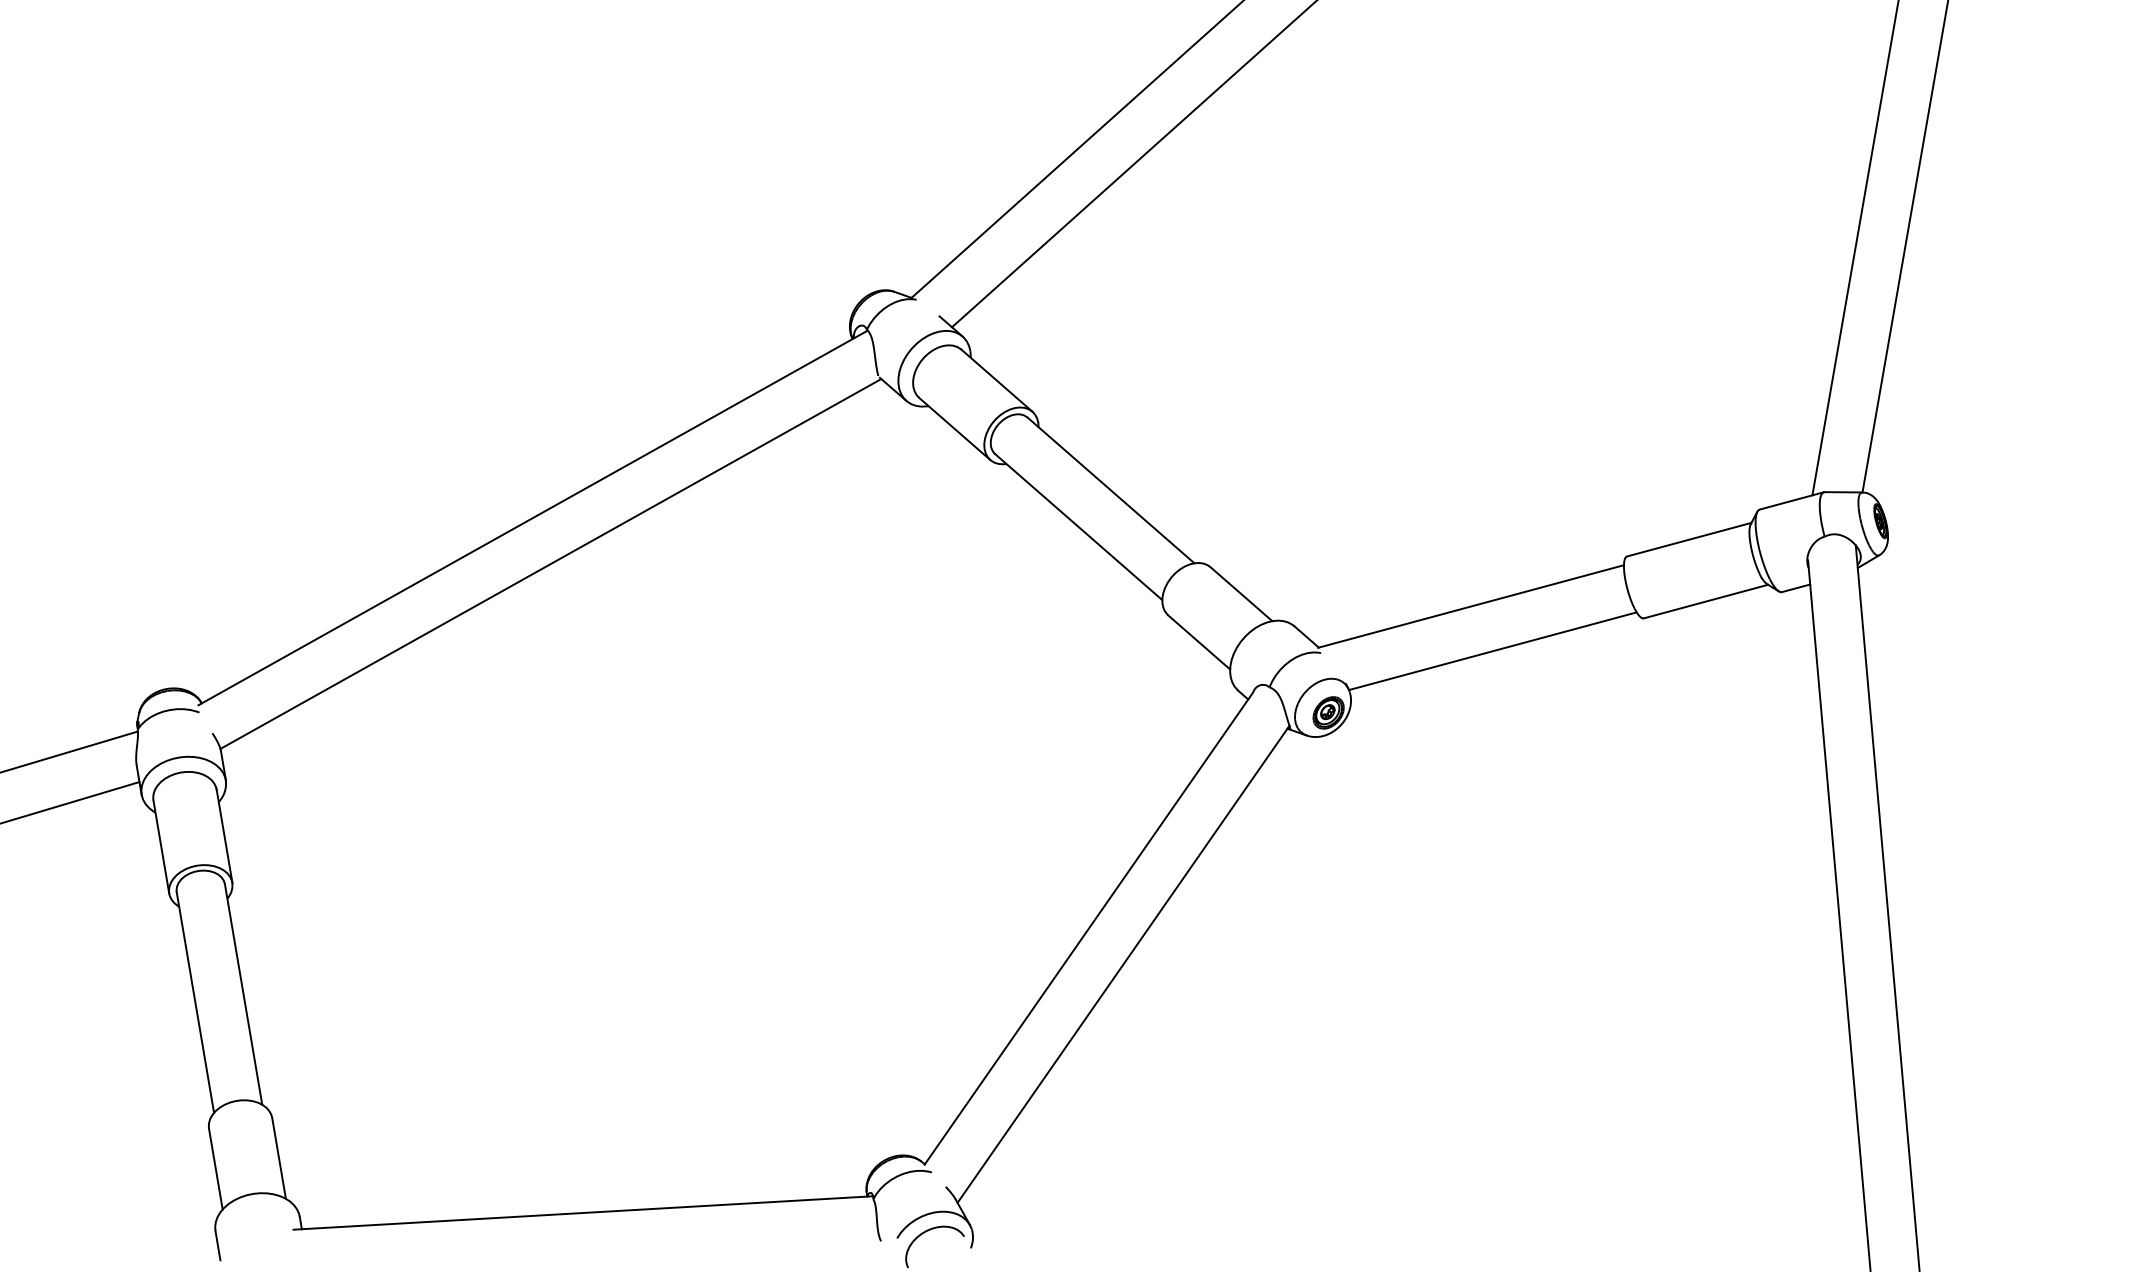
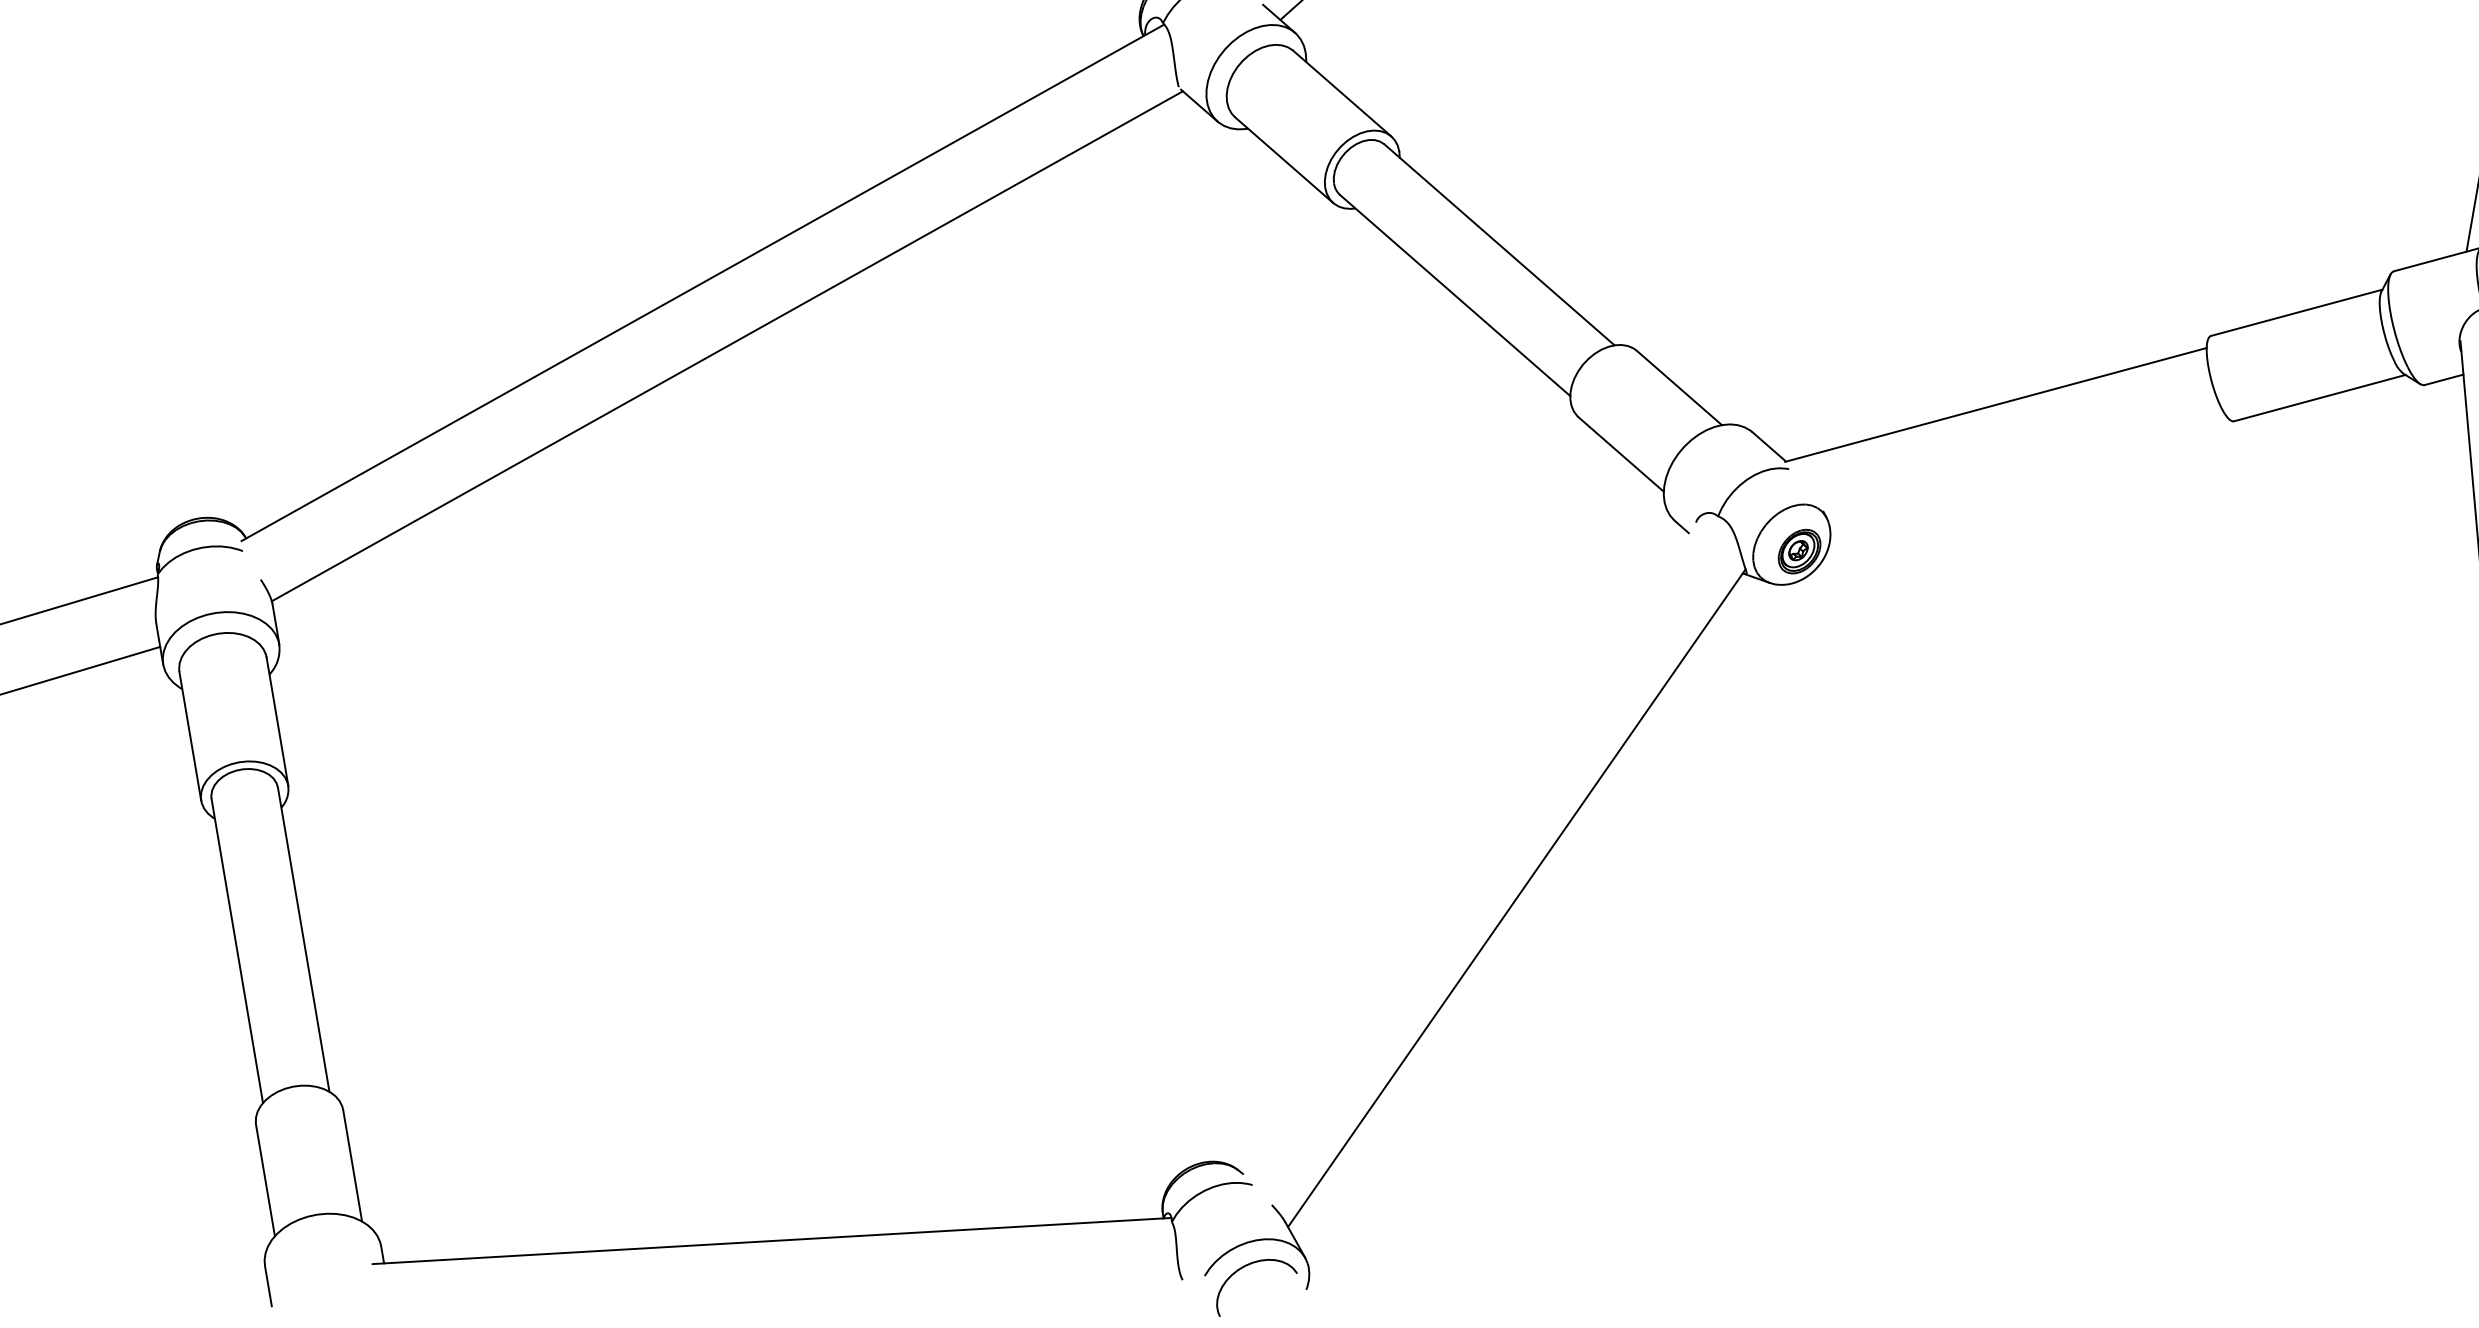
line: (1492, 651) -> (2025, 466), removed
line: (1088, 928) -> (1468, 848), removed

